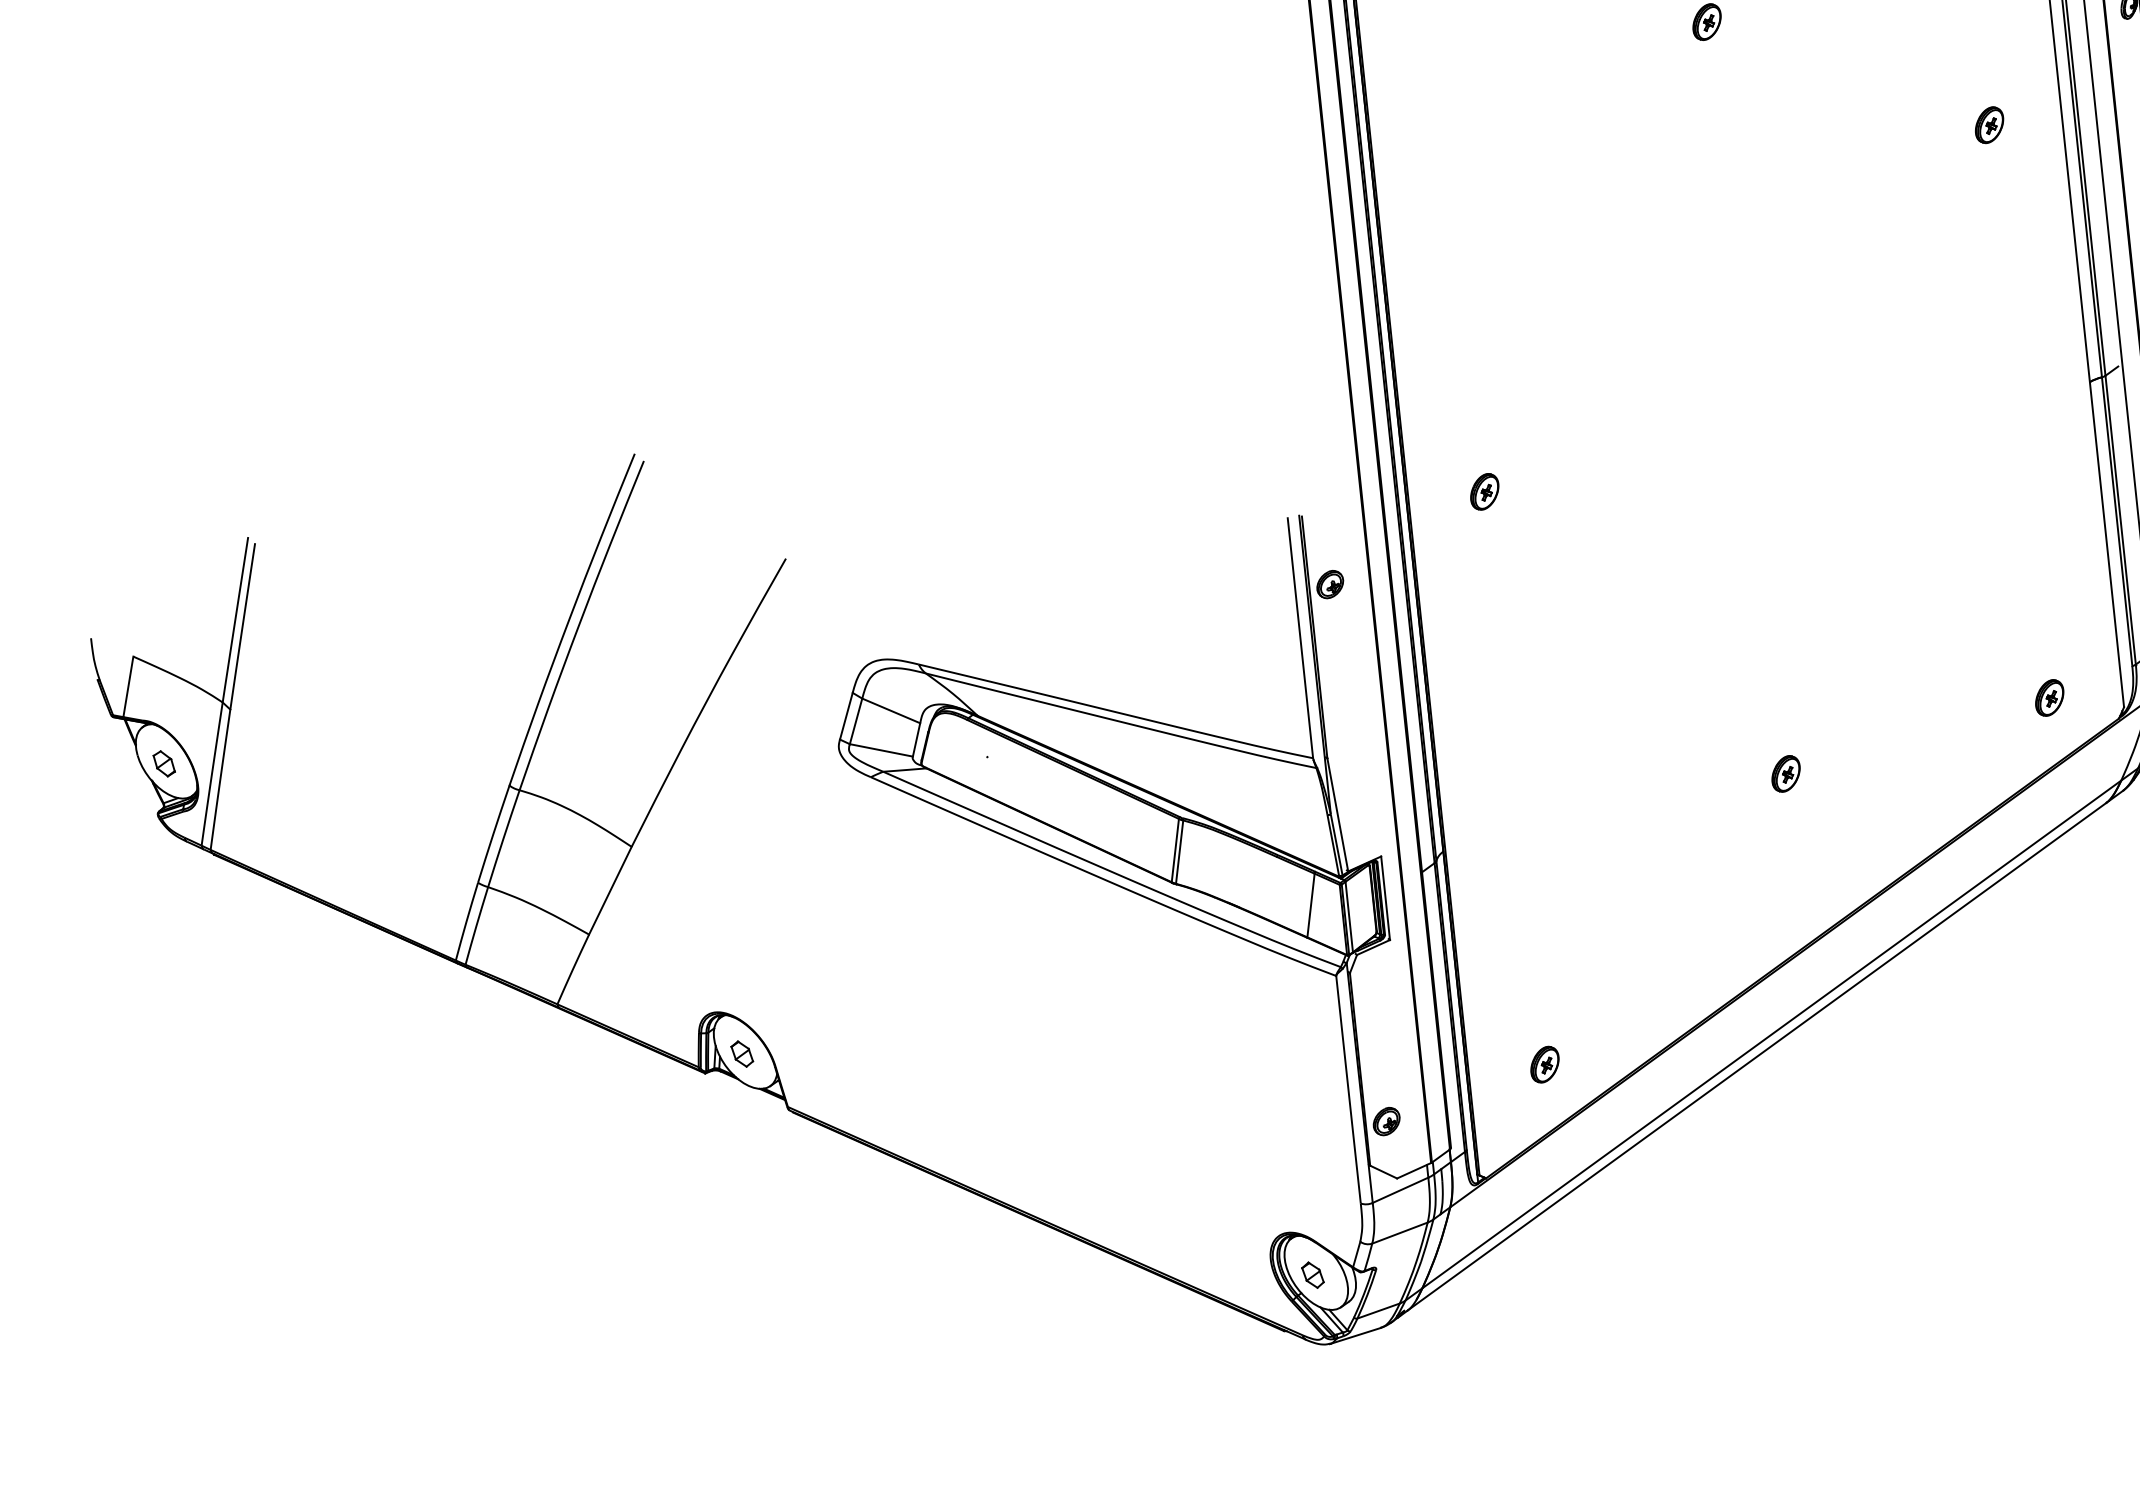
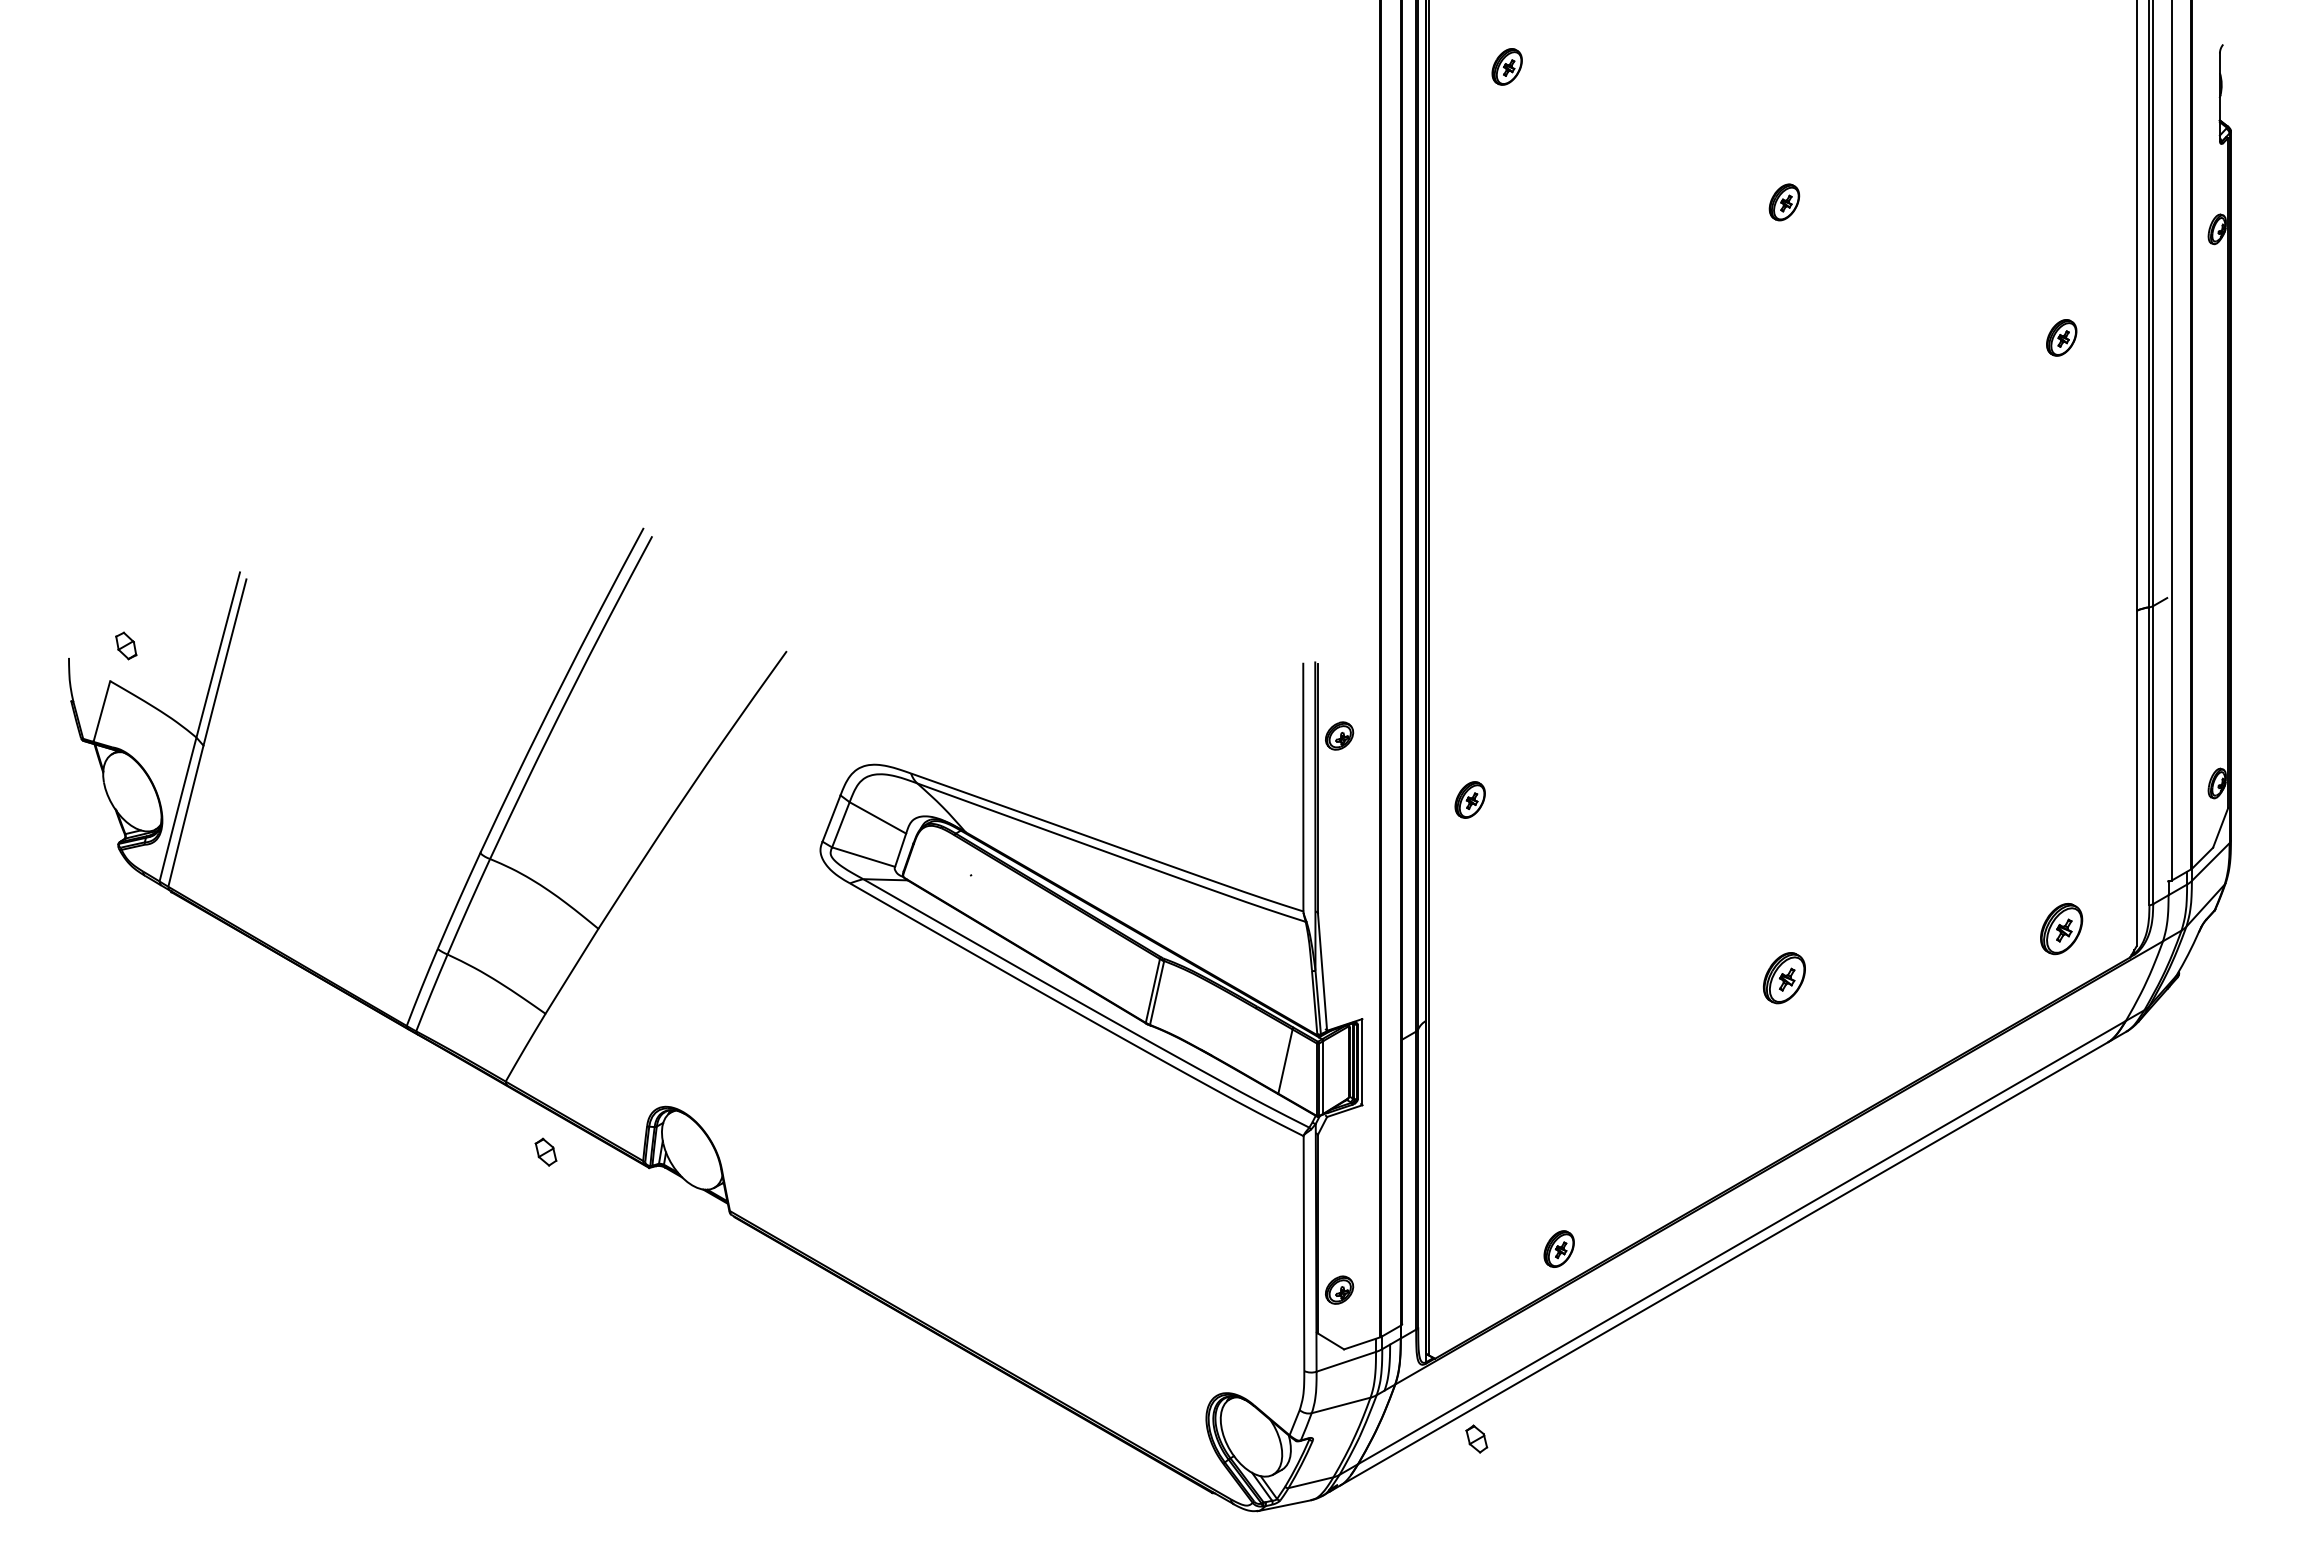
part: (1484, 491) -> (1469, 799), moved
part: (2049, 697) -> (2061, 928), size x1.4
part: (164, 763) -> (126, 645), moved
part: (1786, 774) -> (1784, 978), size x1.4
part: (741, 1053) -> (545, 1151), moved
part: (1544, 1064) -> (1558, 1248), moved
part: (1312, 1274) -> (1476, 1438), moved

